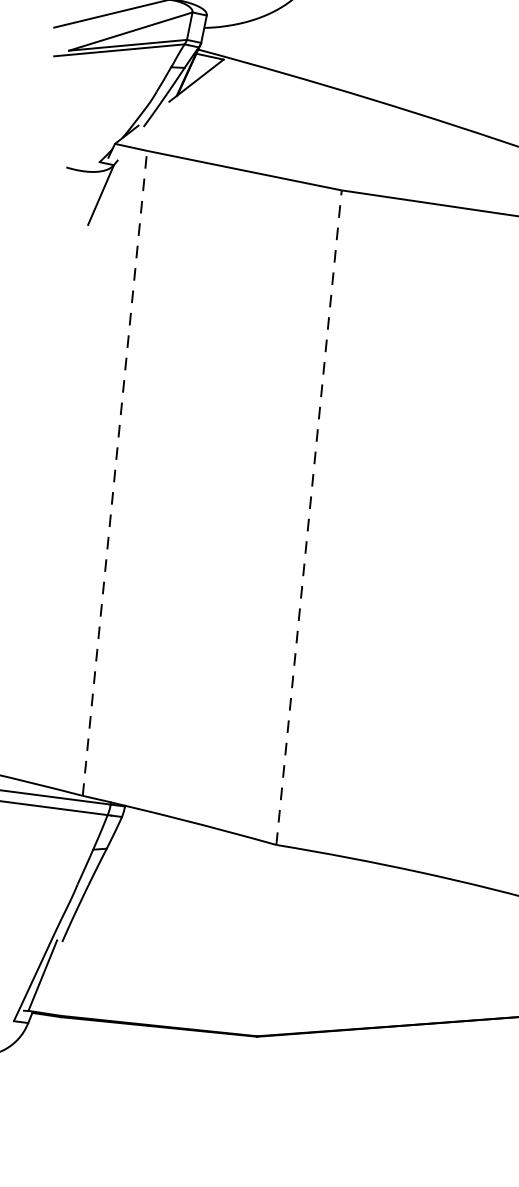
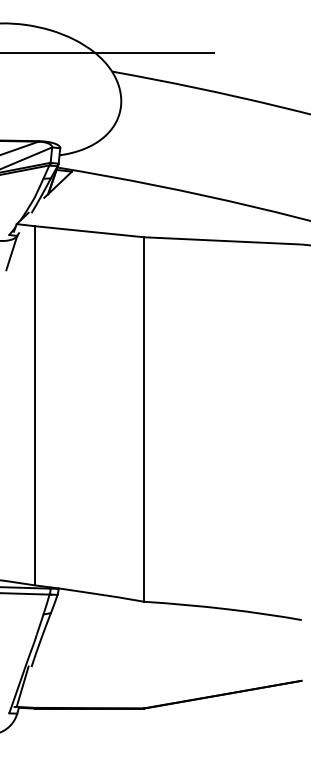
line: (114, 472) -> (34, 405), dashed -> solid
line: (309, 517) -> (144, 419), dashed -> solid

